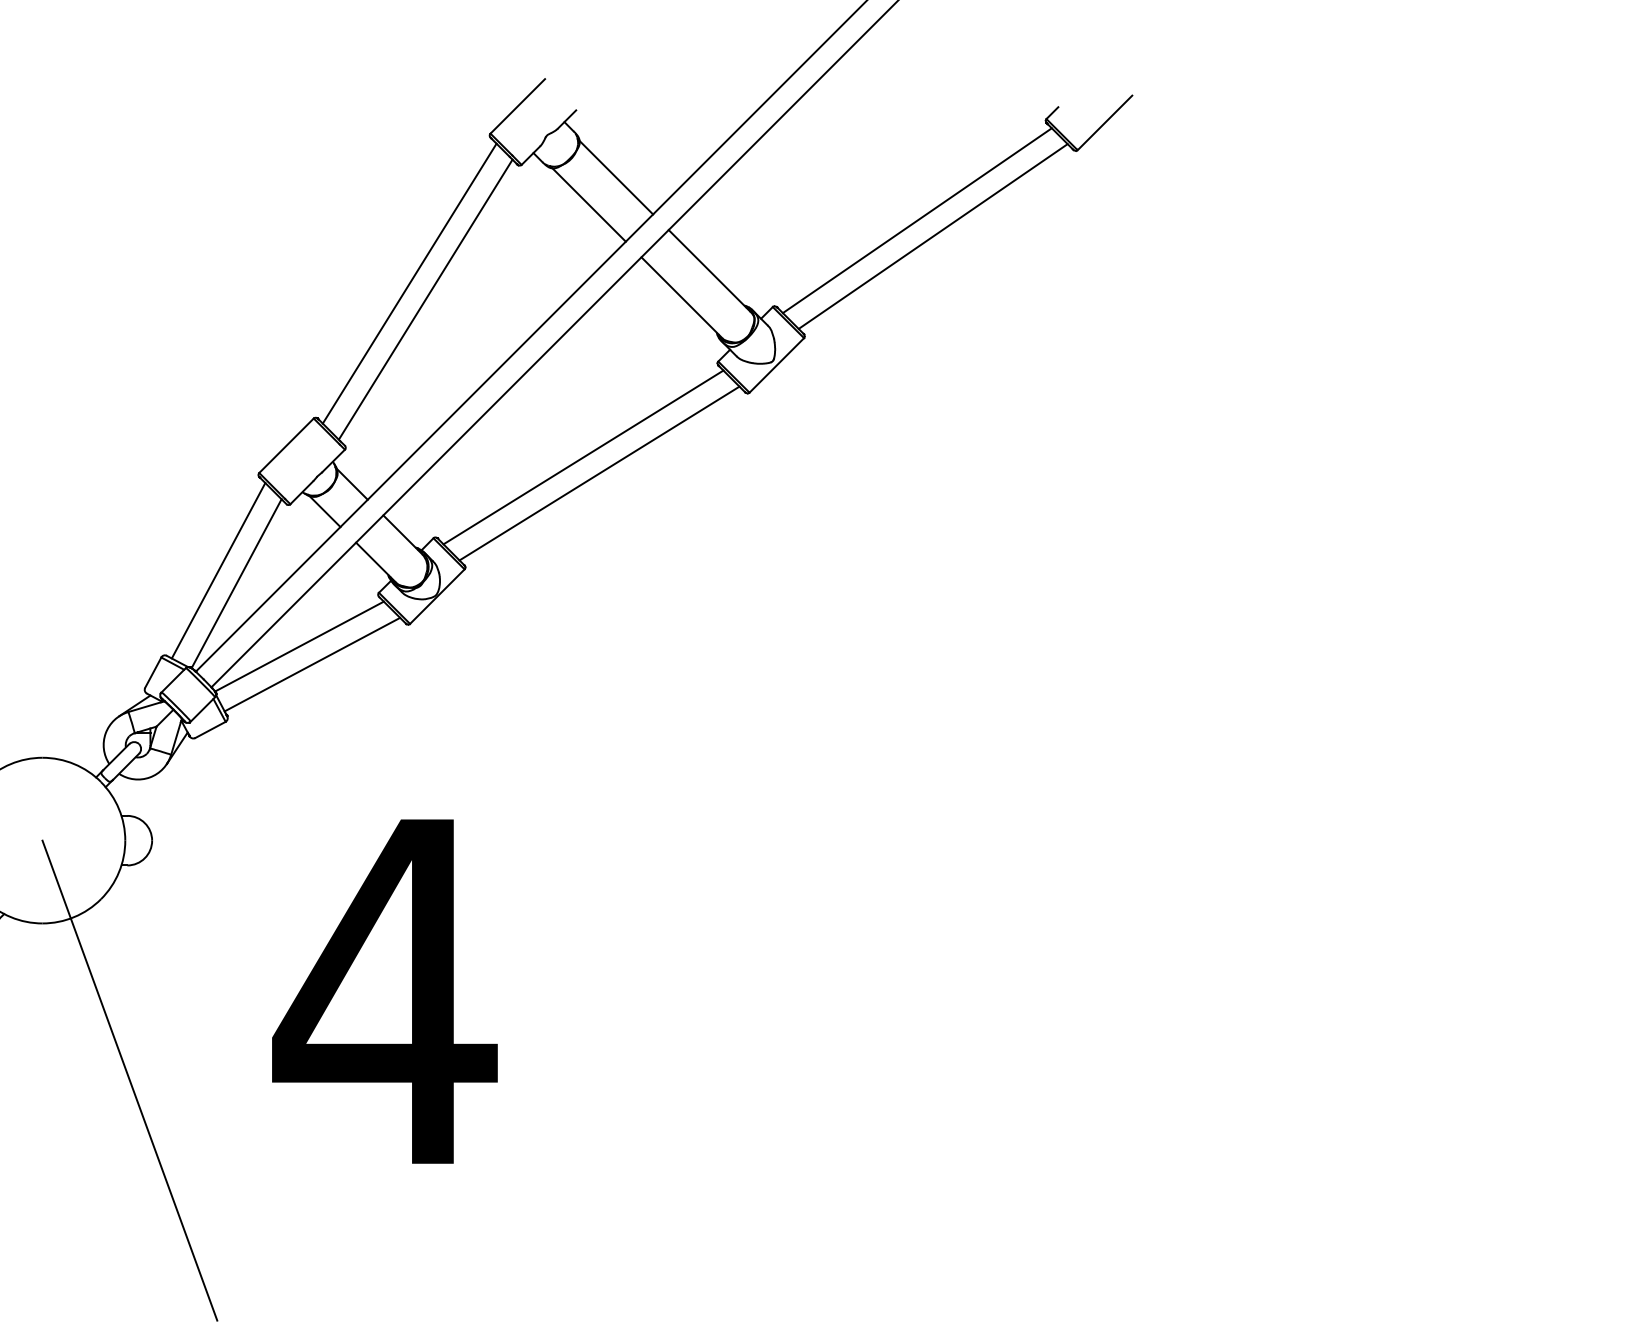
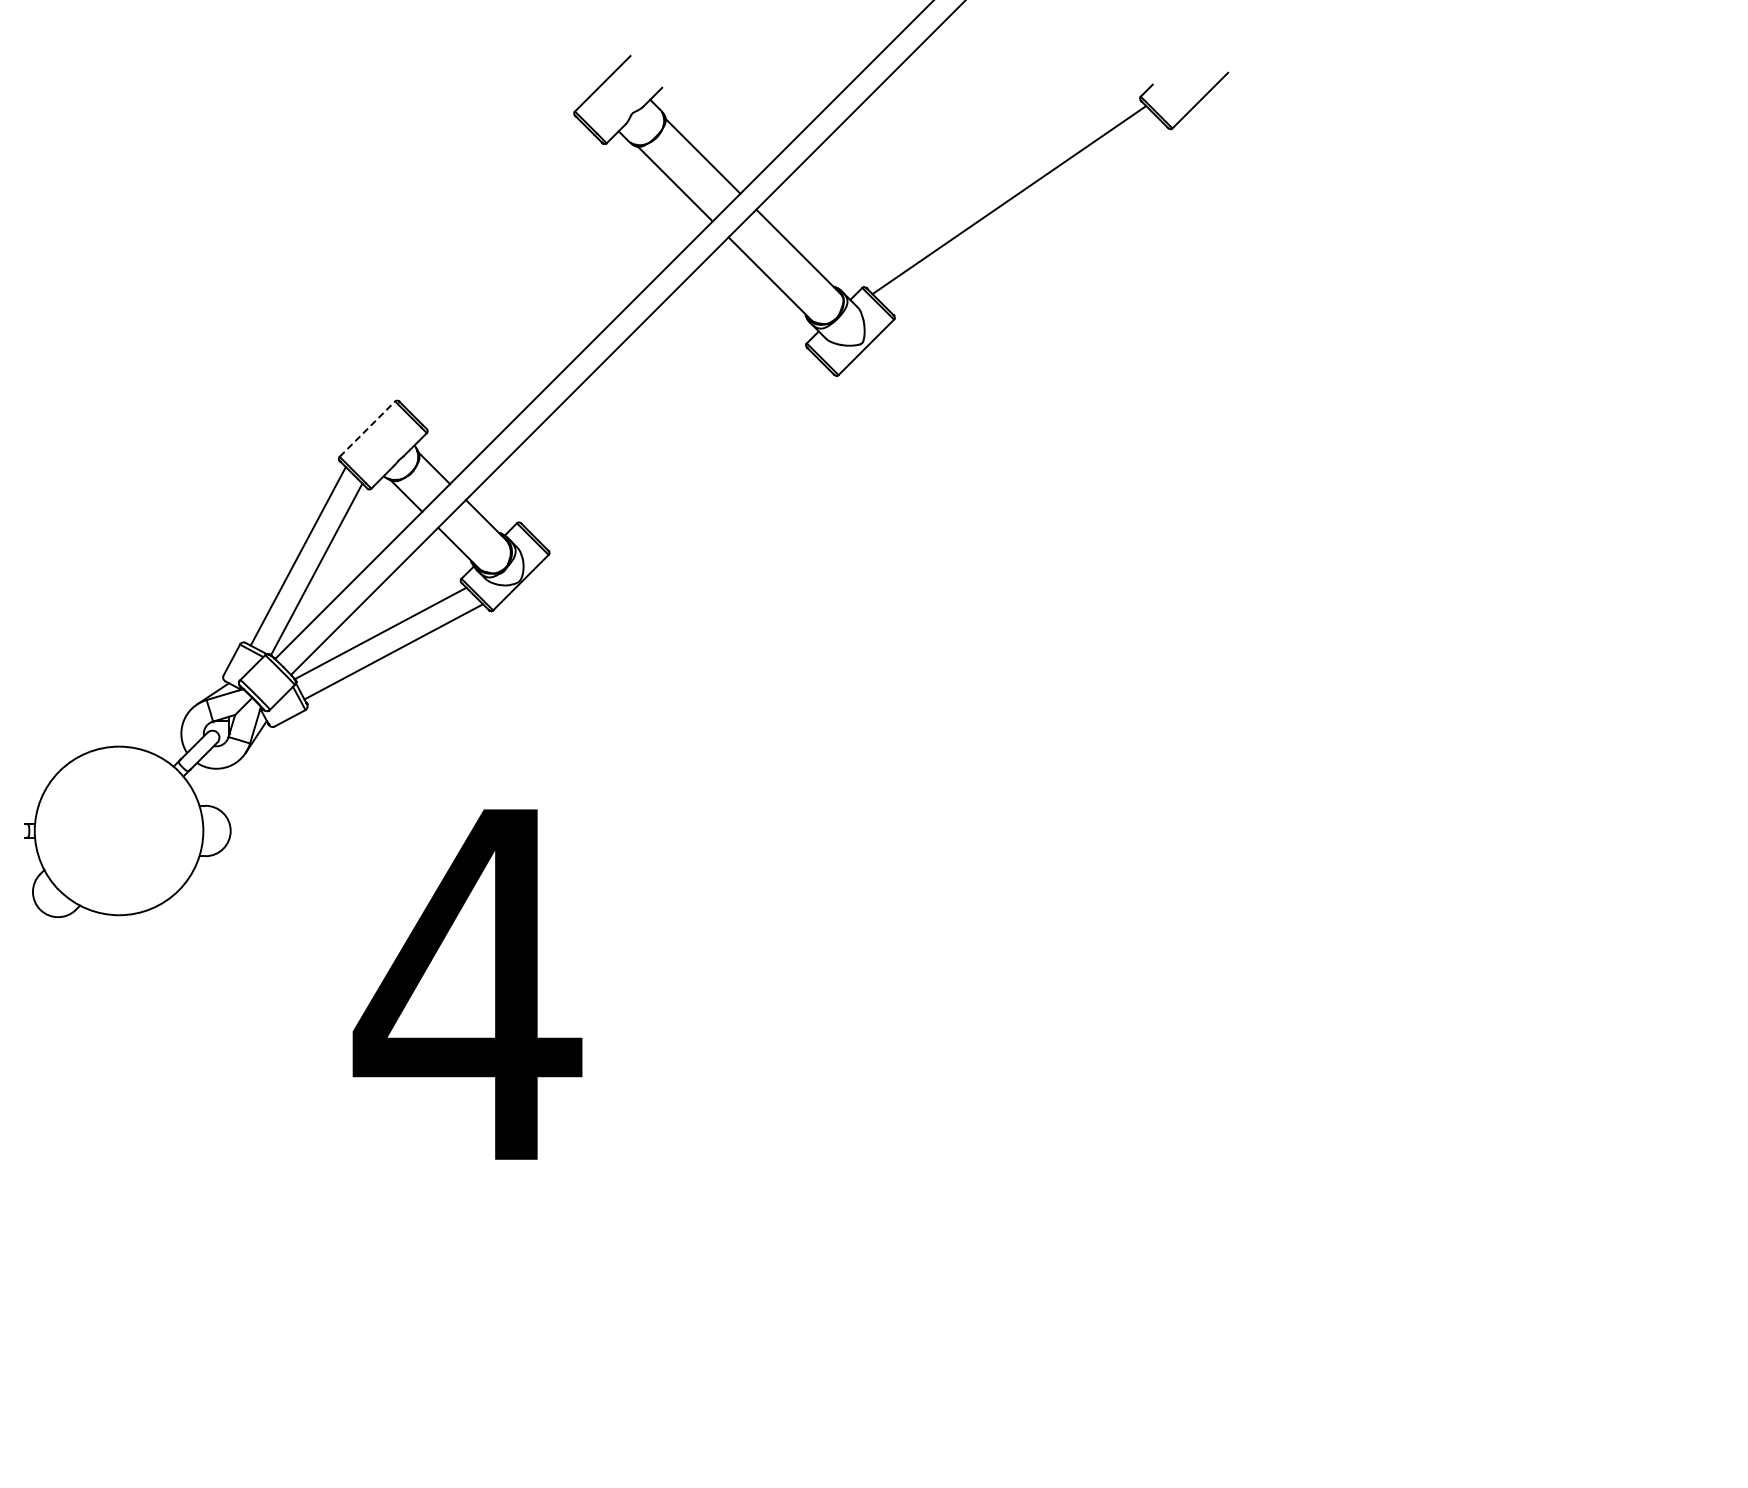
line: (933, 236) -> (1025, 216), removed
line: (409, 282) -> (492, 263), removed
line: (425, 299) -> (508, 280), removed
line: (286, 445) -> (367, 428), solid -> dashed
line: (583, 456) -> (669, 440), removed
line: (599, 472) -> (685, 456), removed
line: (129, 1080) -> (207, 1075), removed

